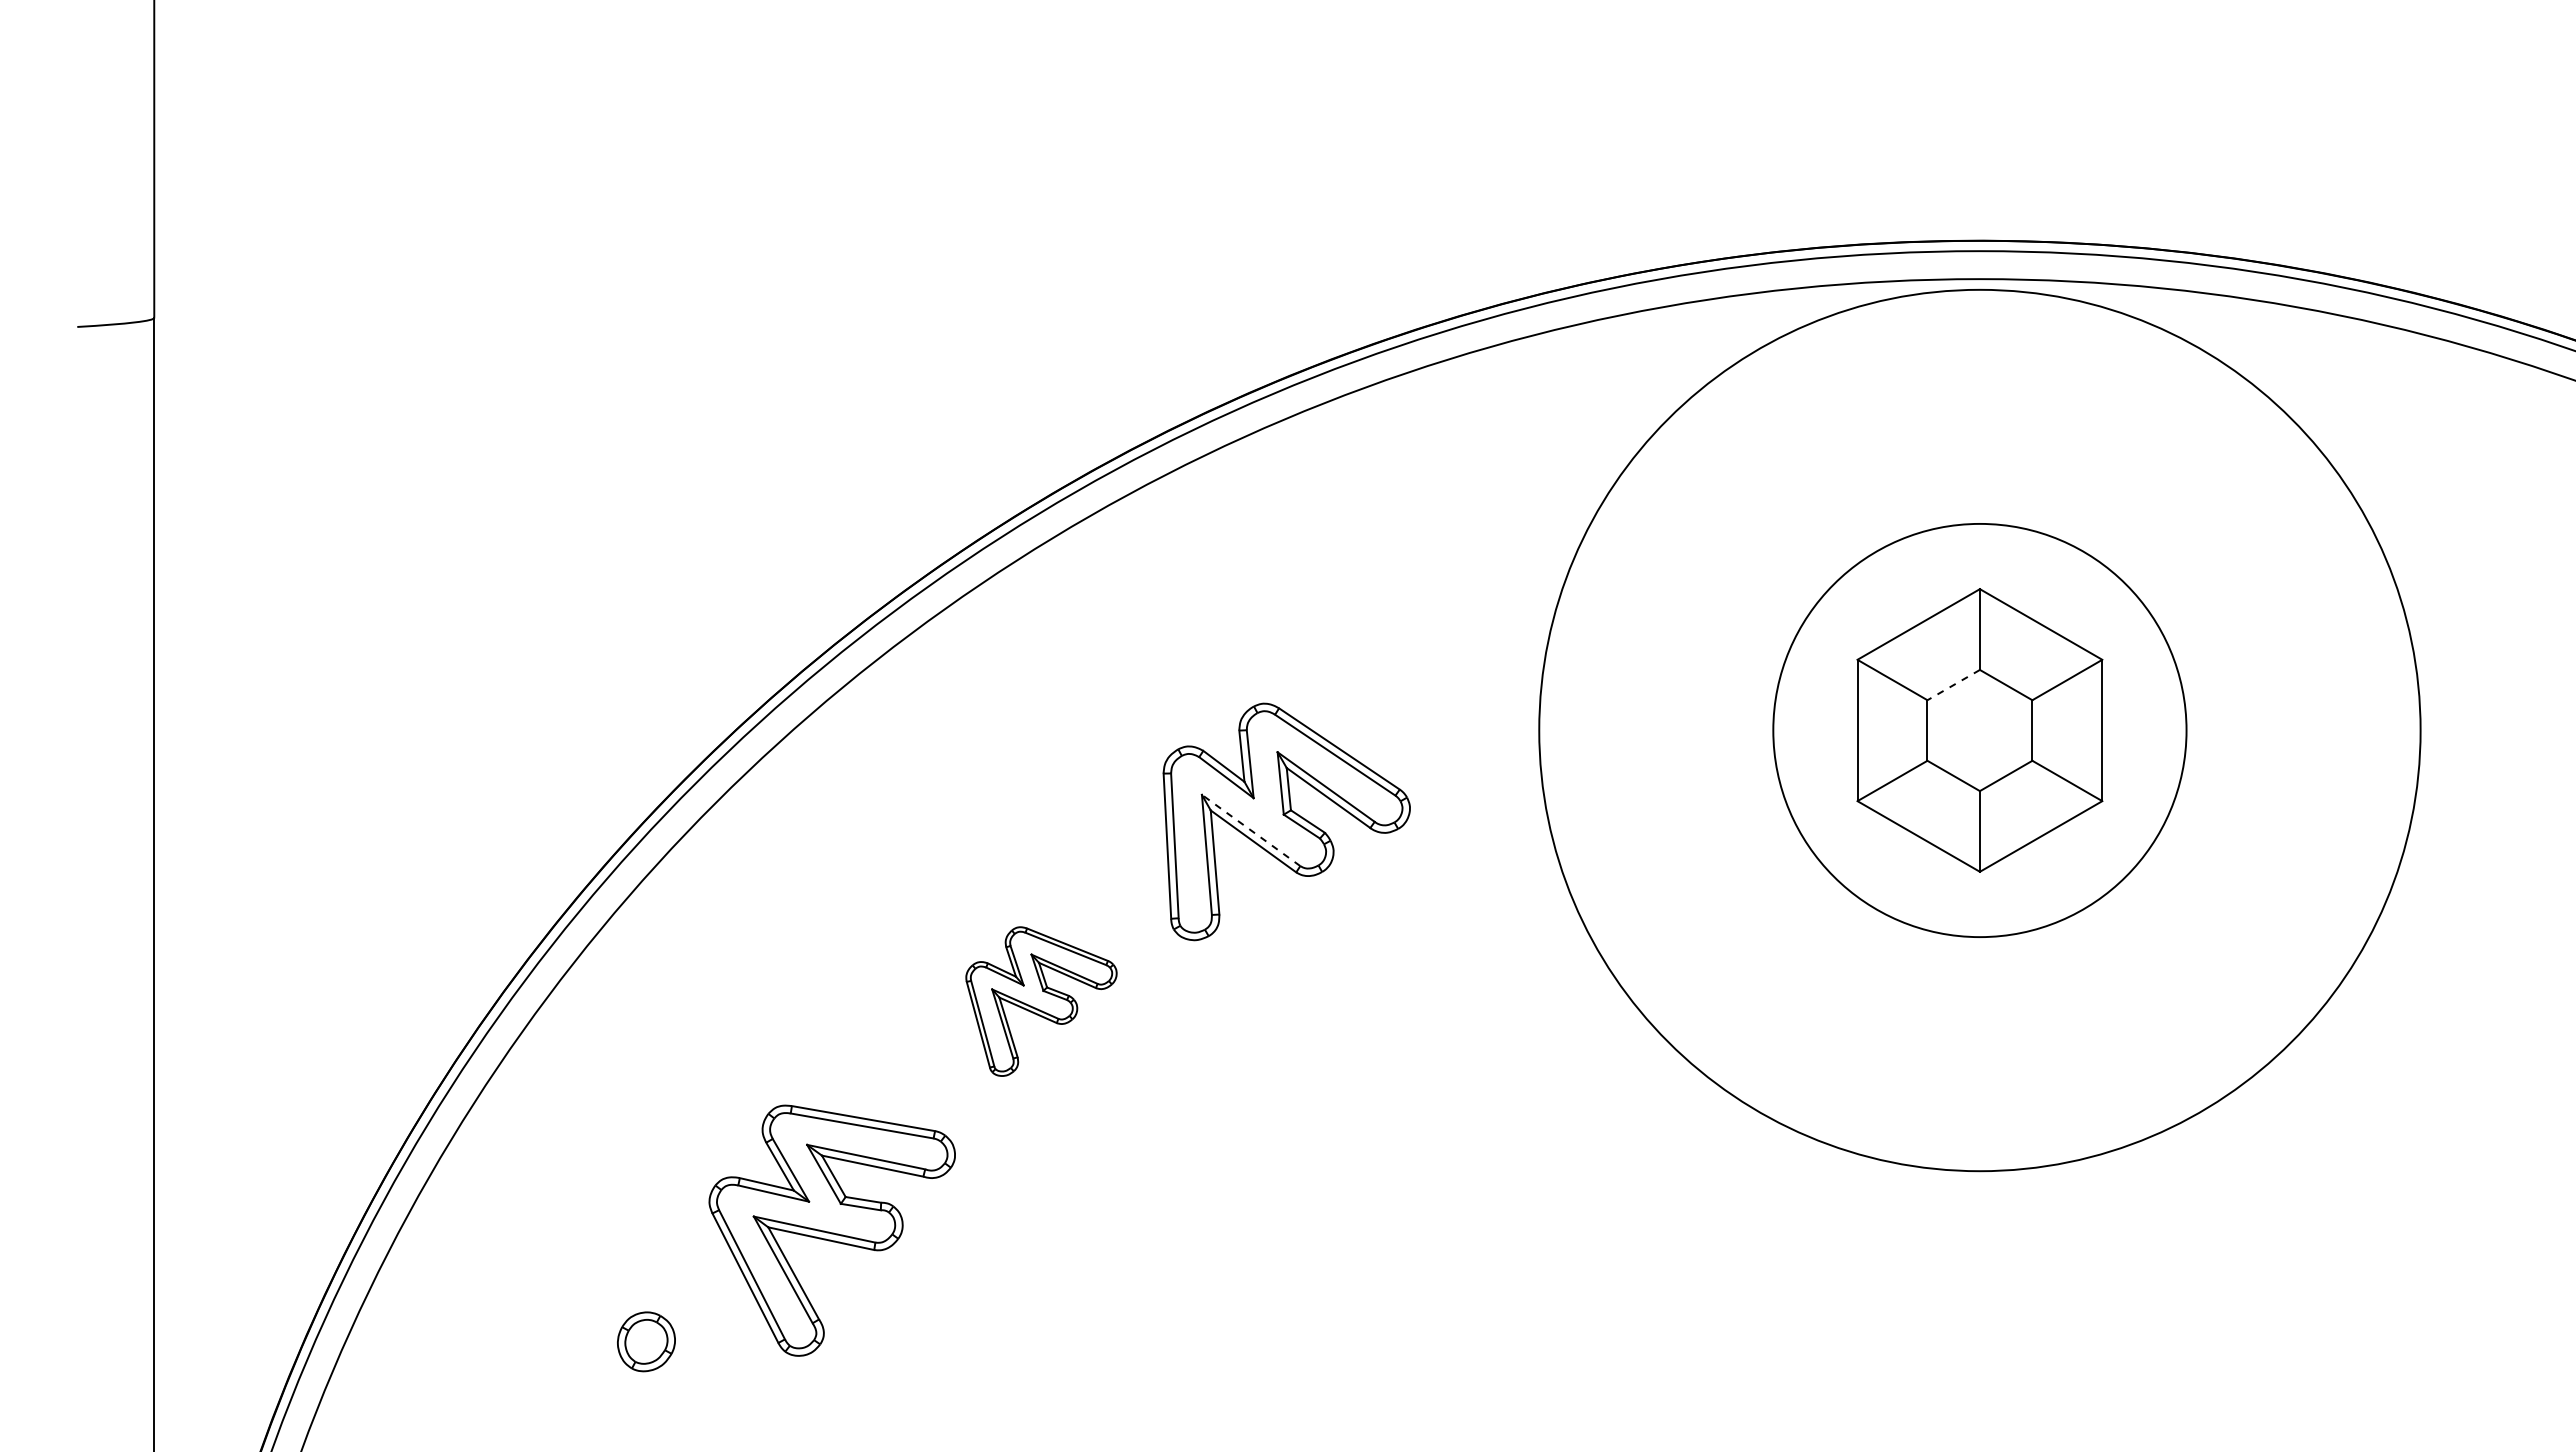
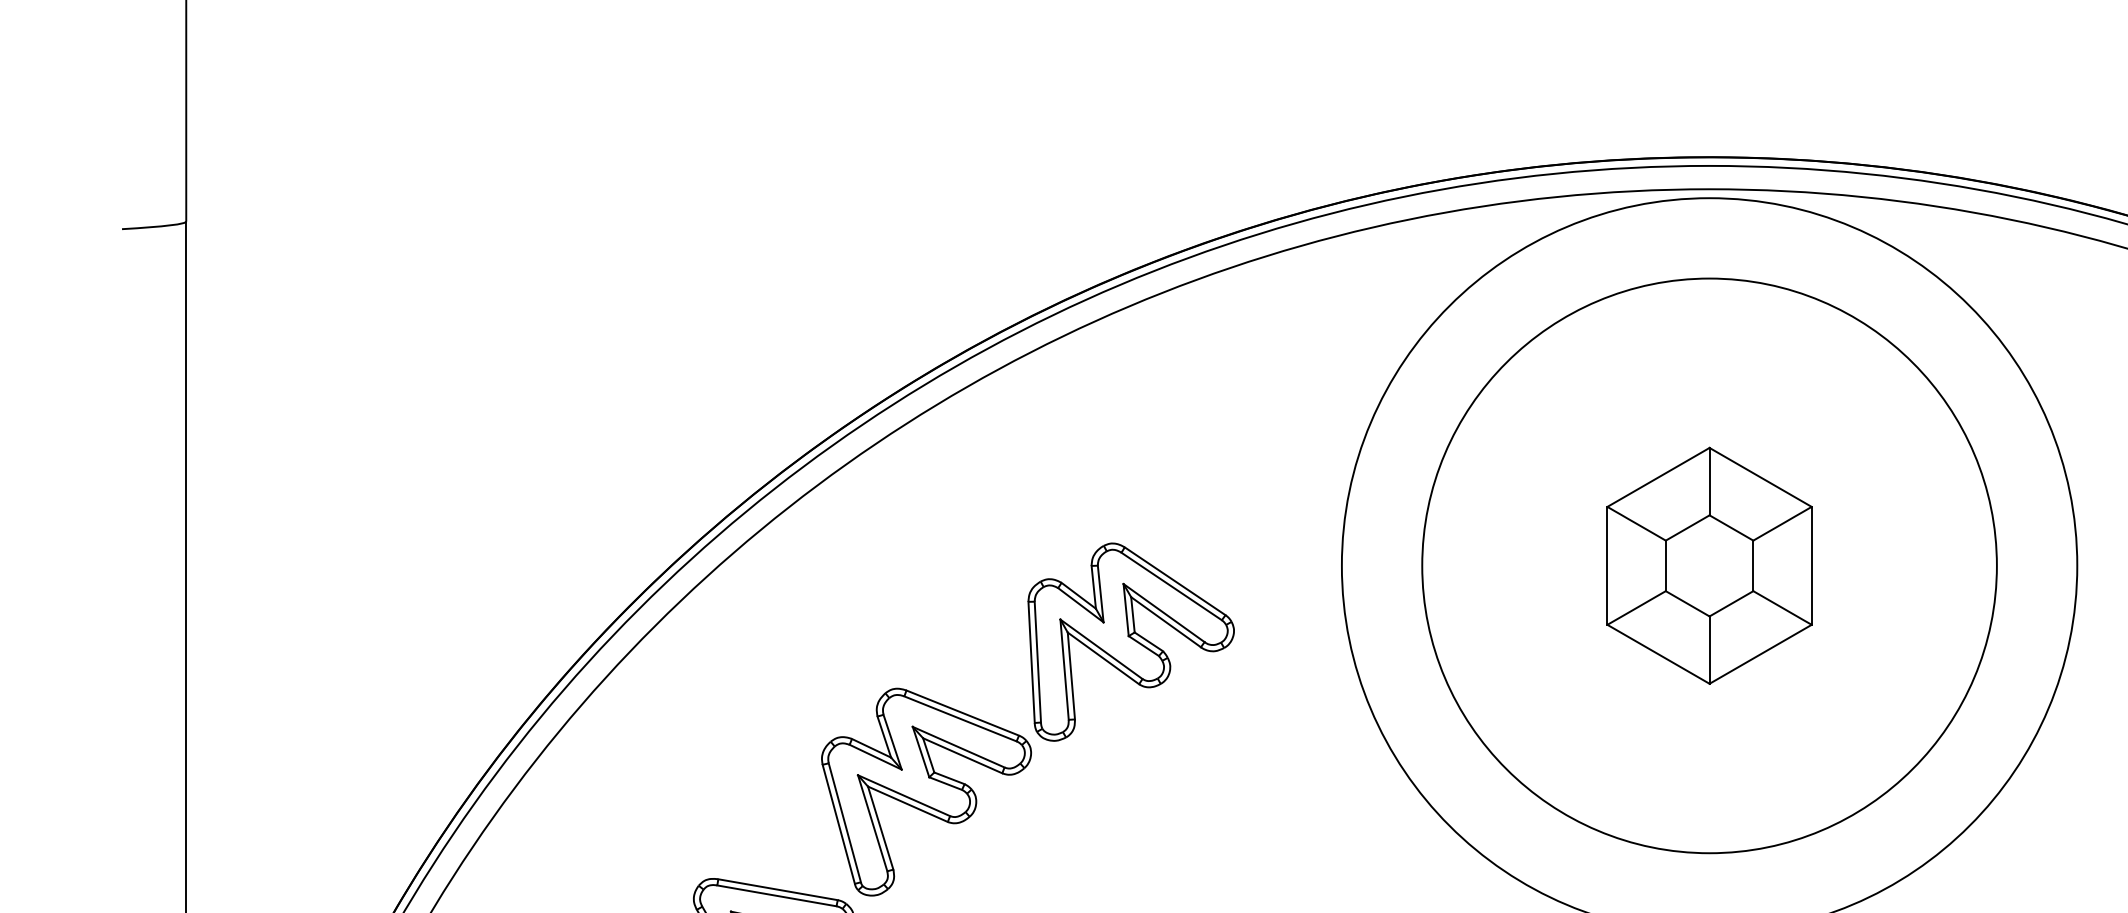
line: (1953, 685) -> (1687, 528), dashed -> solid
circle: (1979, 730) -> (1709, 565), size x1.67
line: (1251, 830) -> (1101, 649), dashed -> solid
part: (1041, 1001) -> (926, 792), size x1.67

